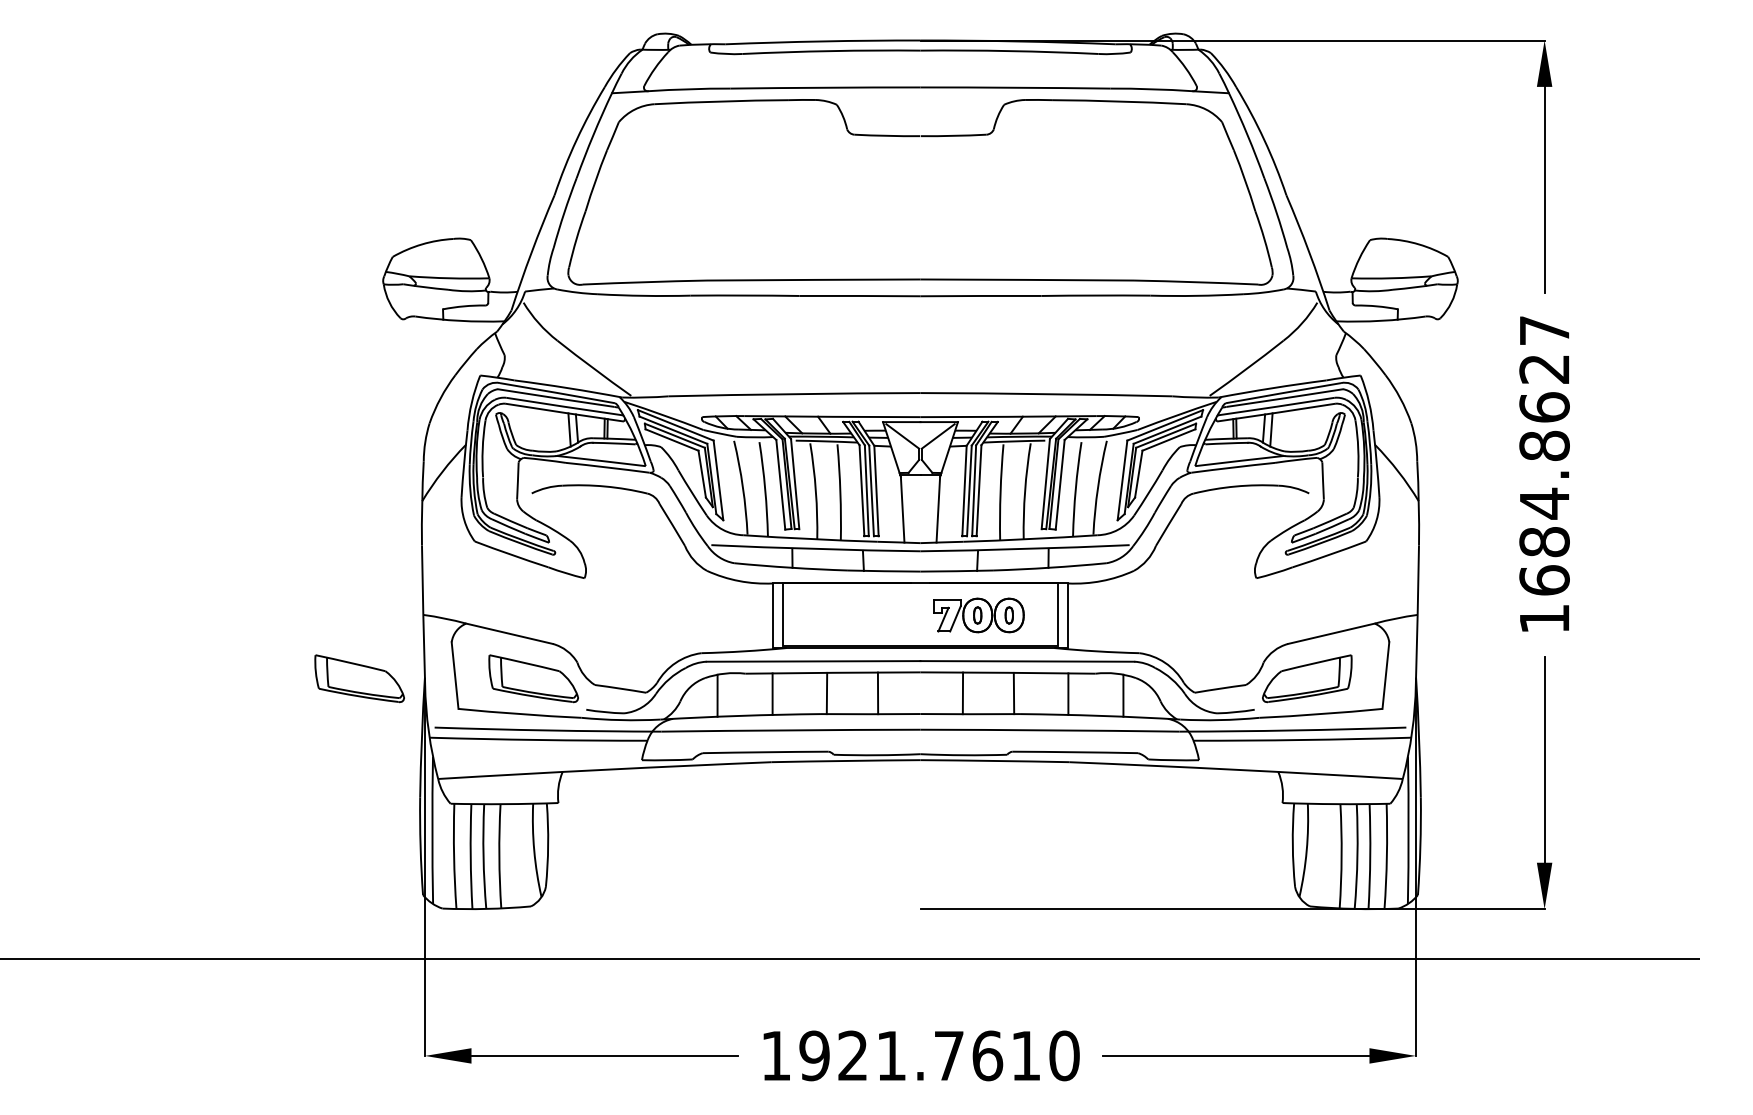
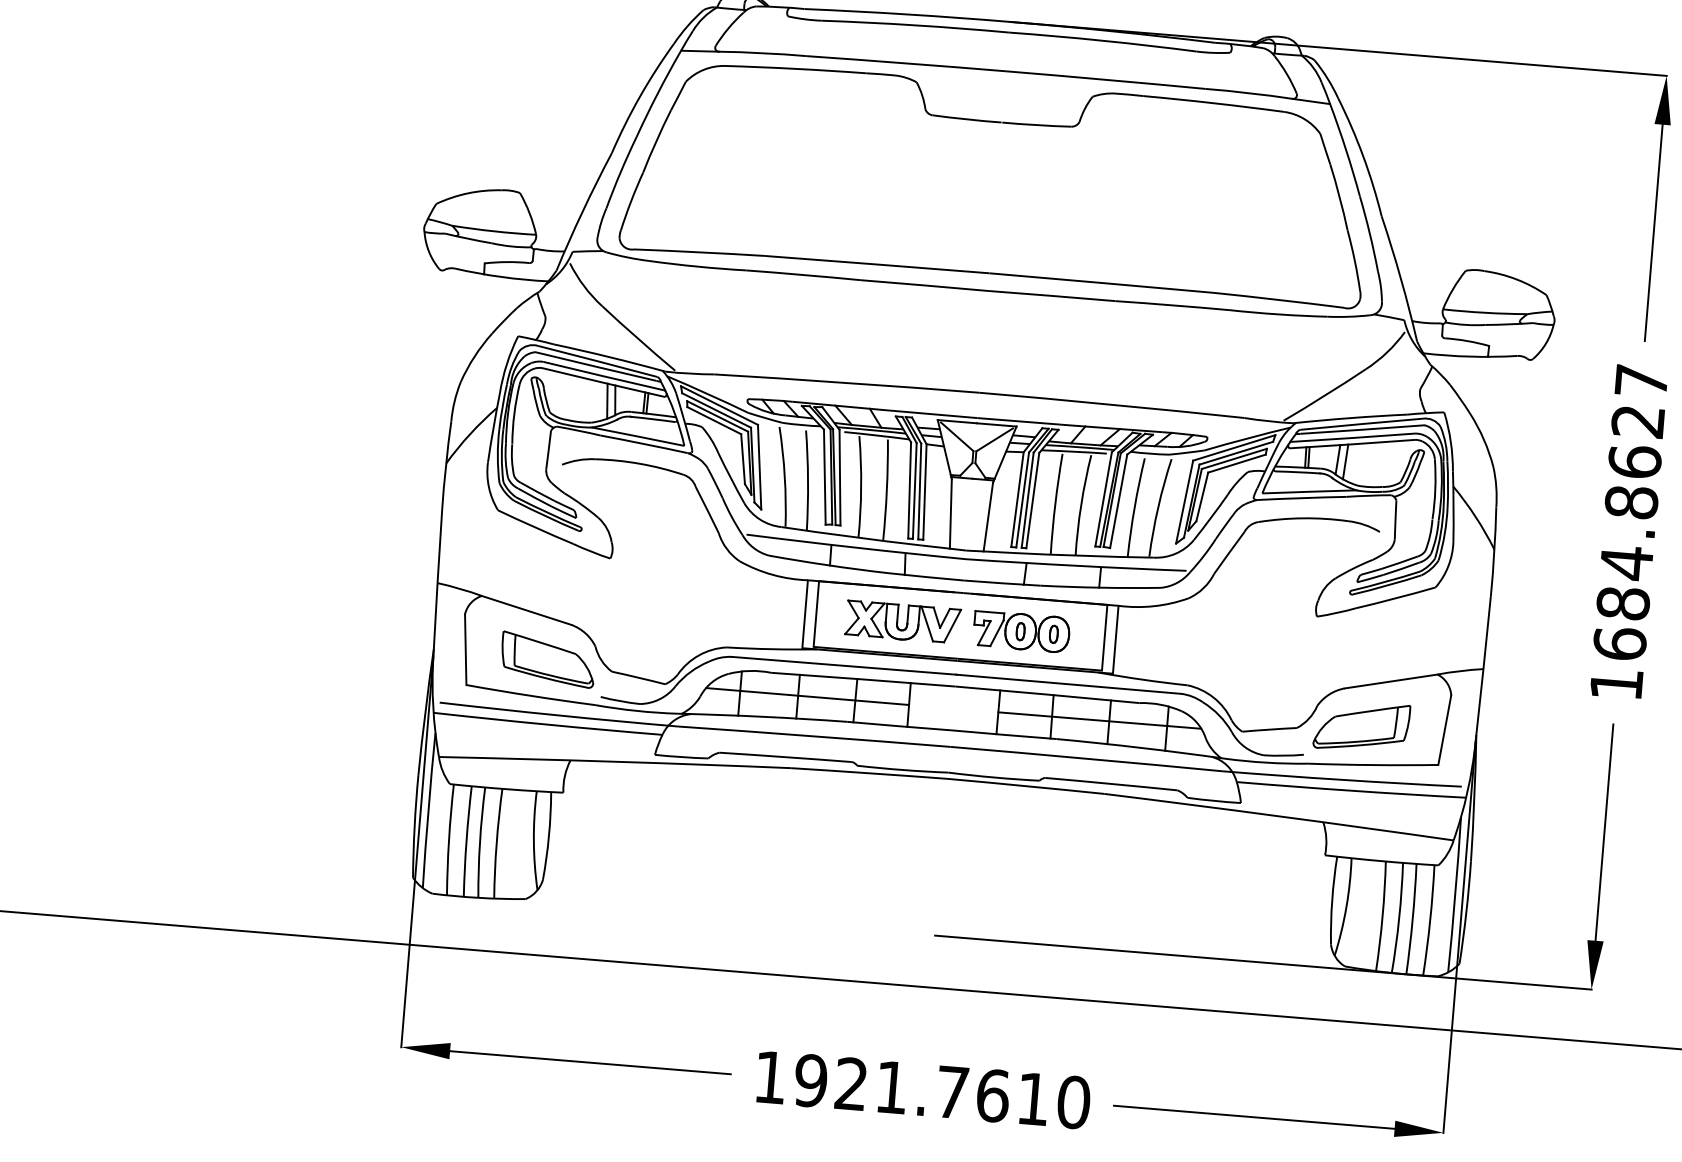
part: (865, 615) -> (902, 621), added
part: (359, 678) -> (364, 644), removed
line: (781, 693) -> (807, 696), added
line: (1058, 693) -> (1098, 720), added

